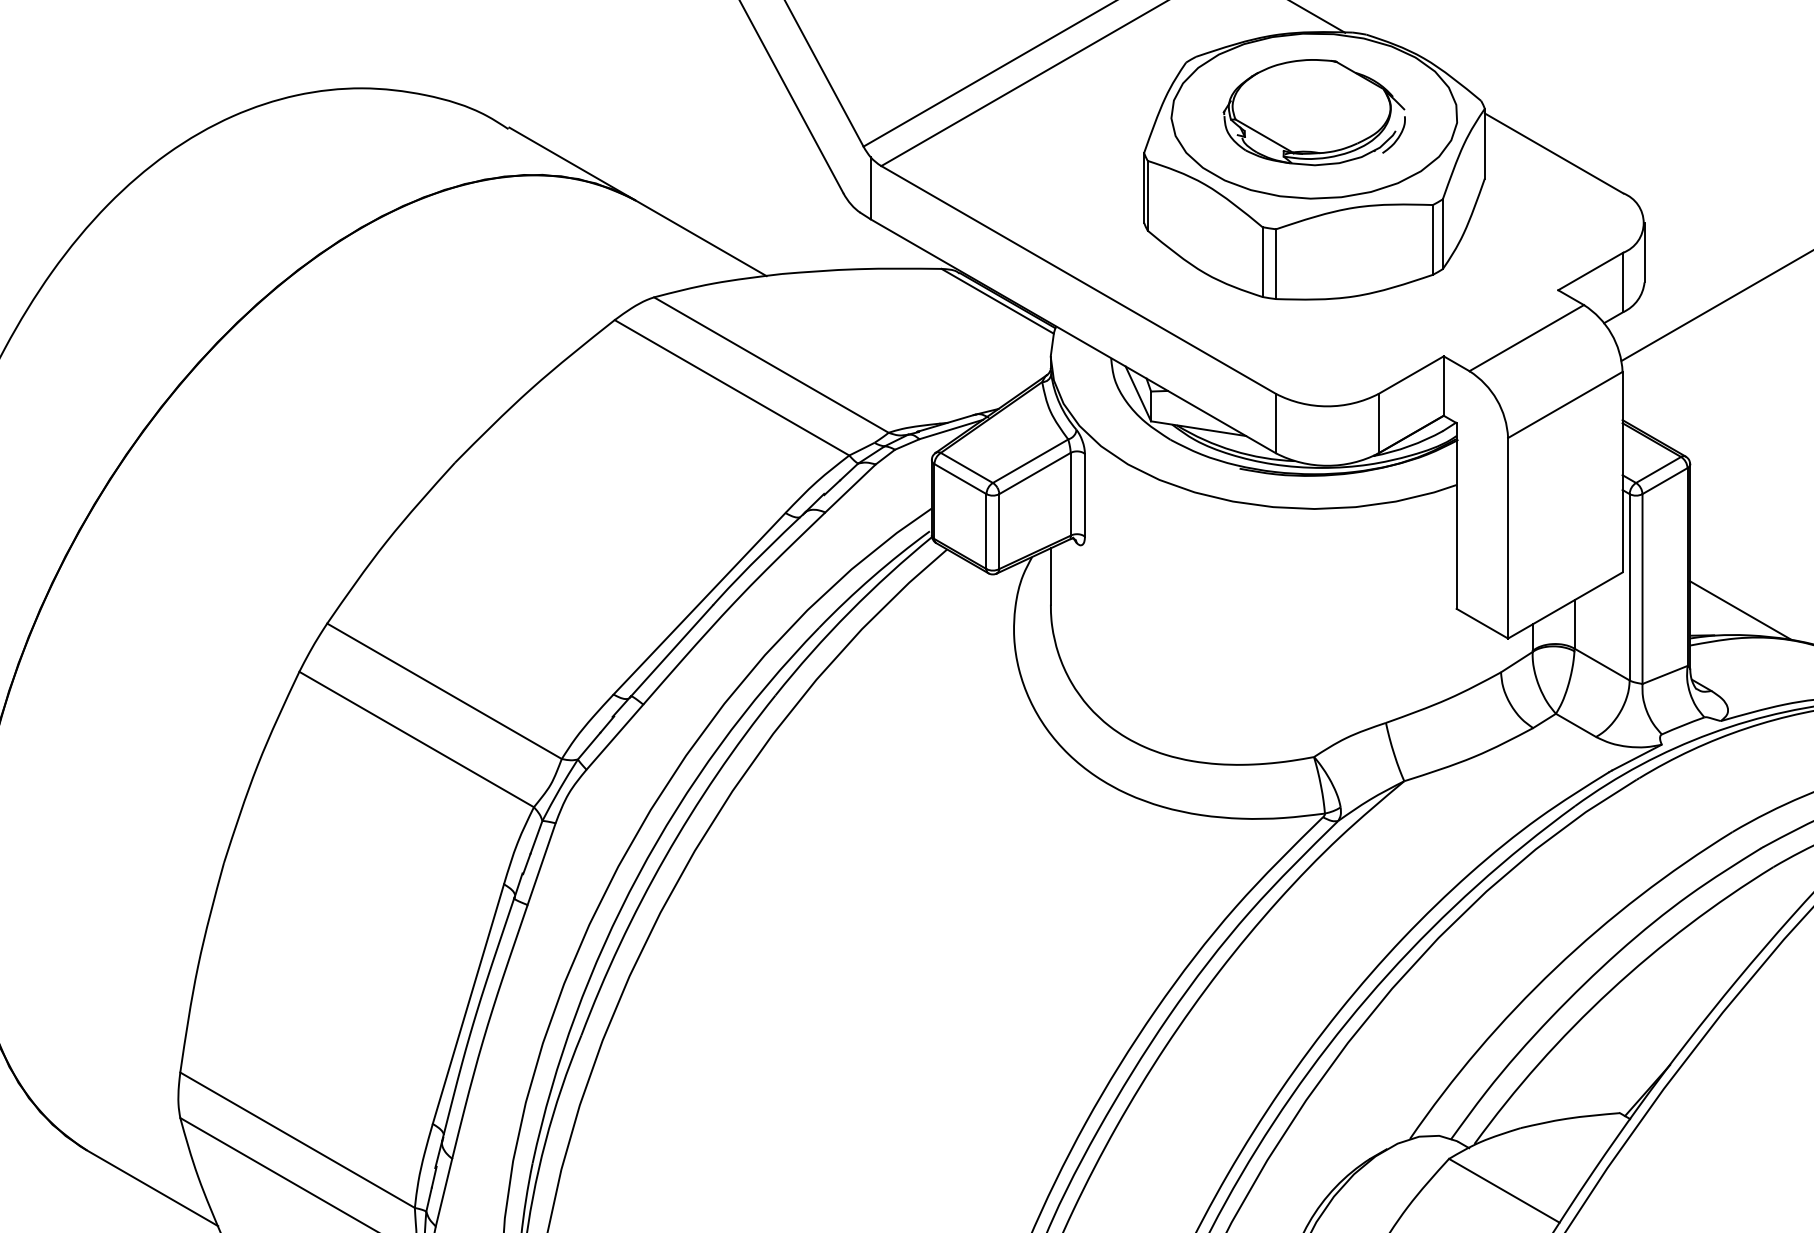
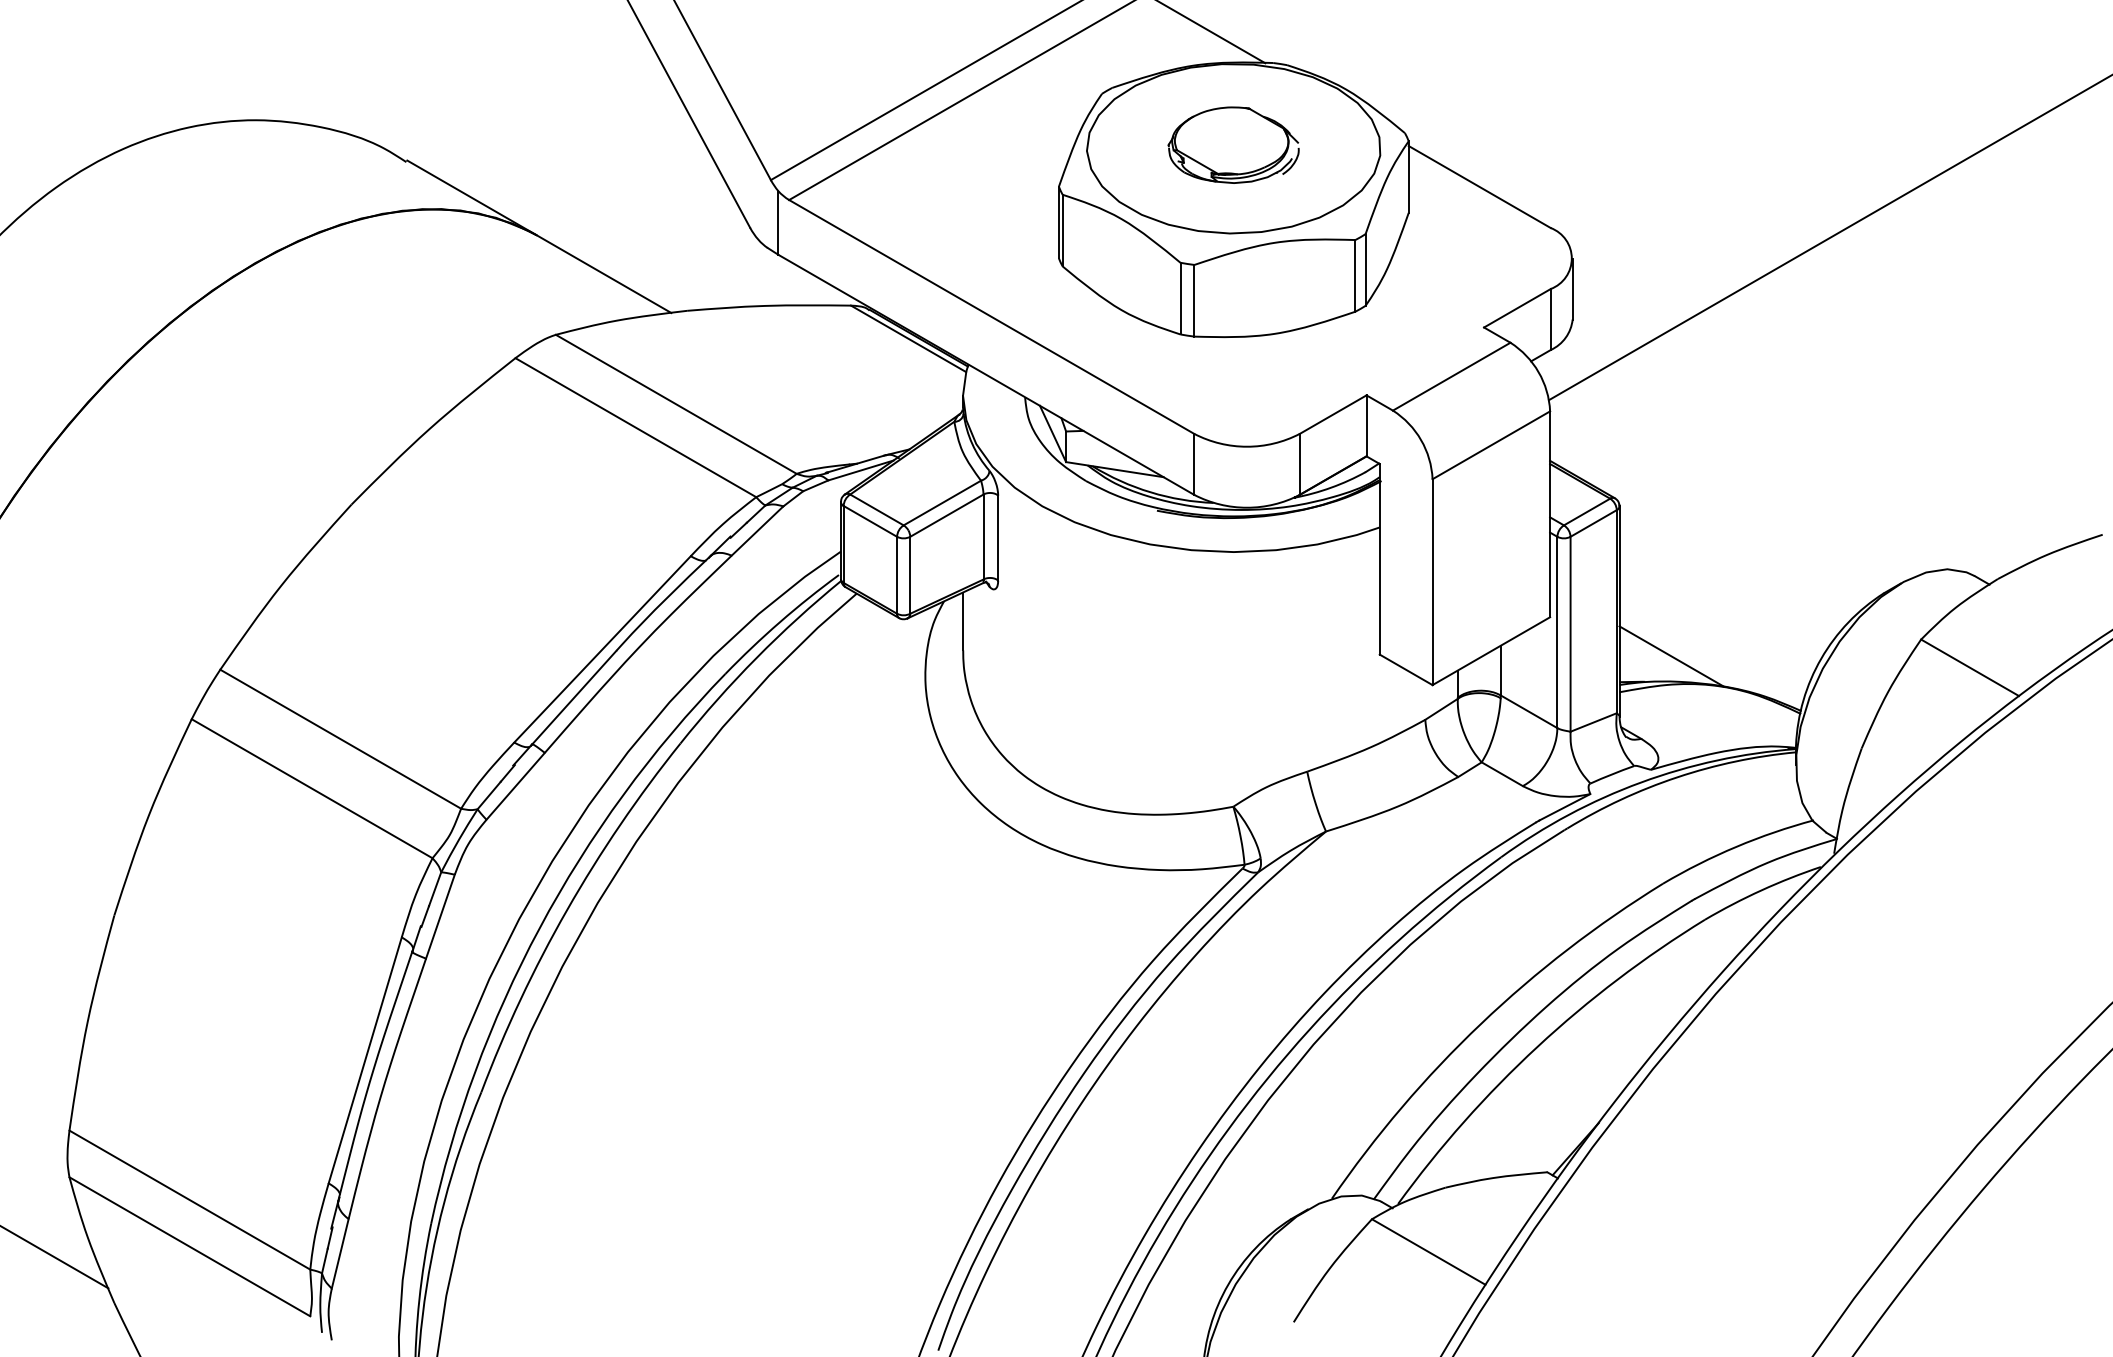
part: (1314, 112) -> (1233, 145), size x0.7

